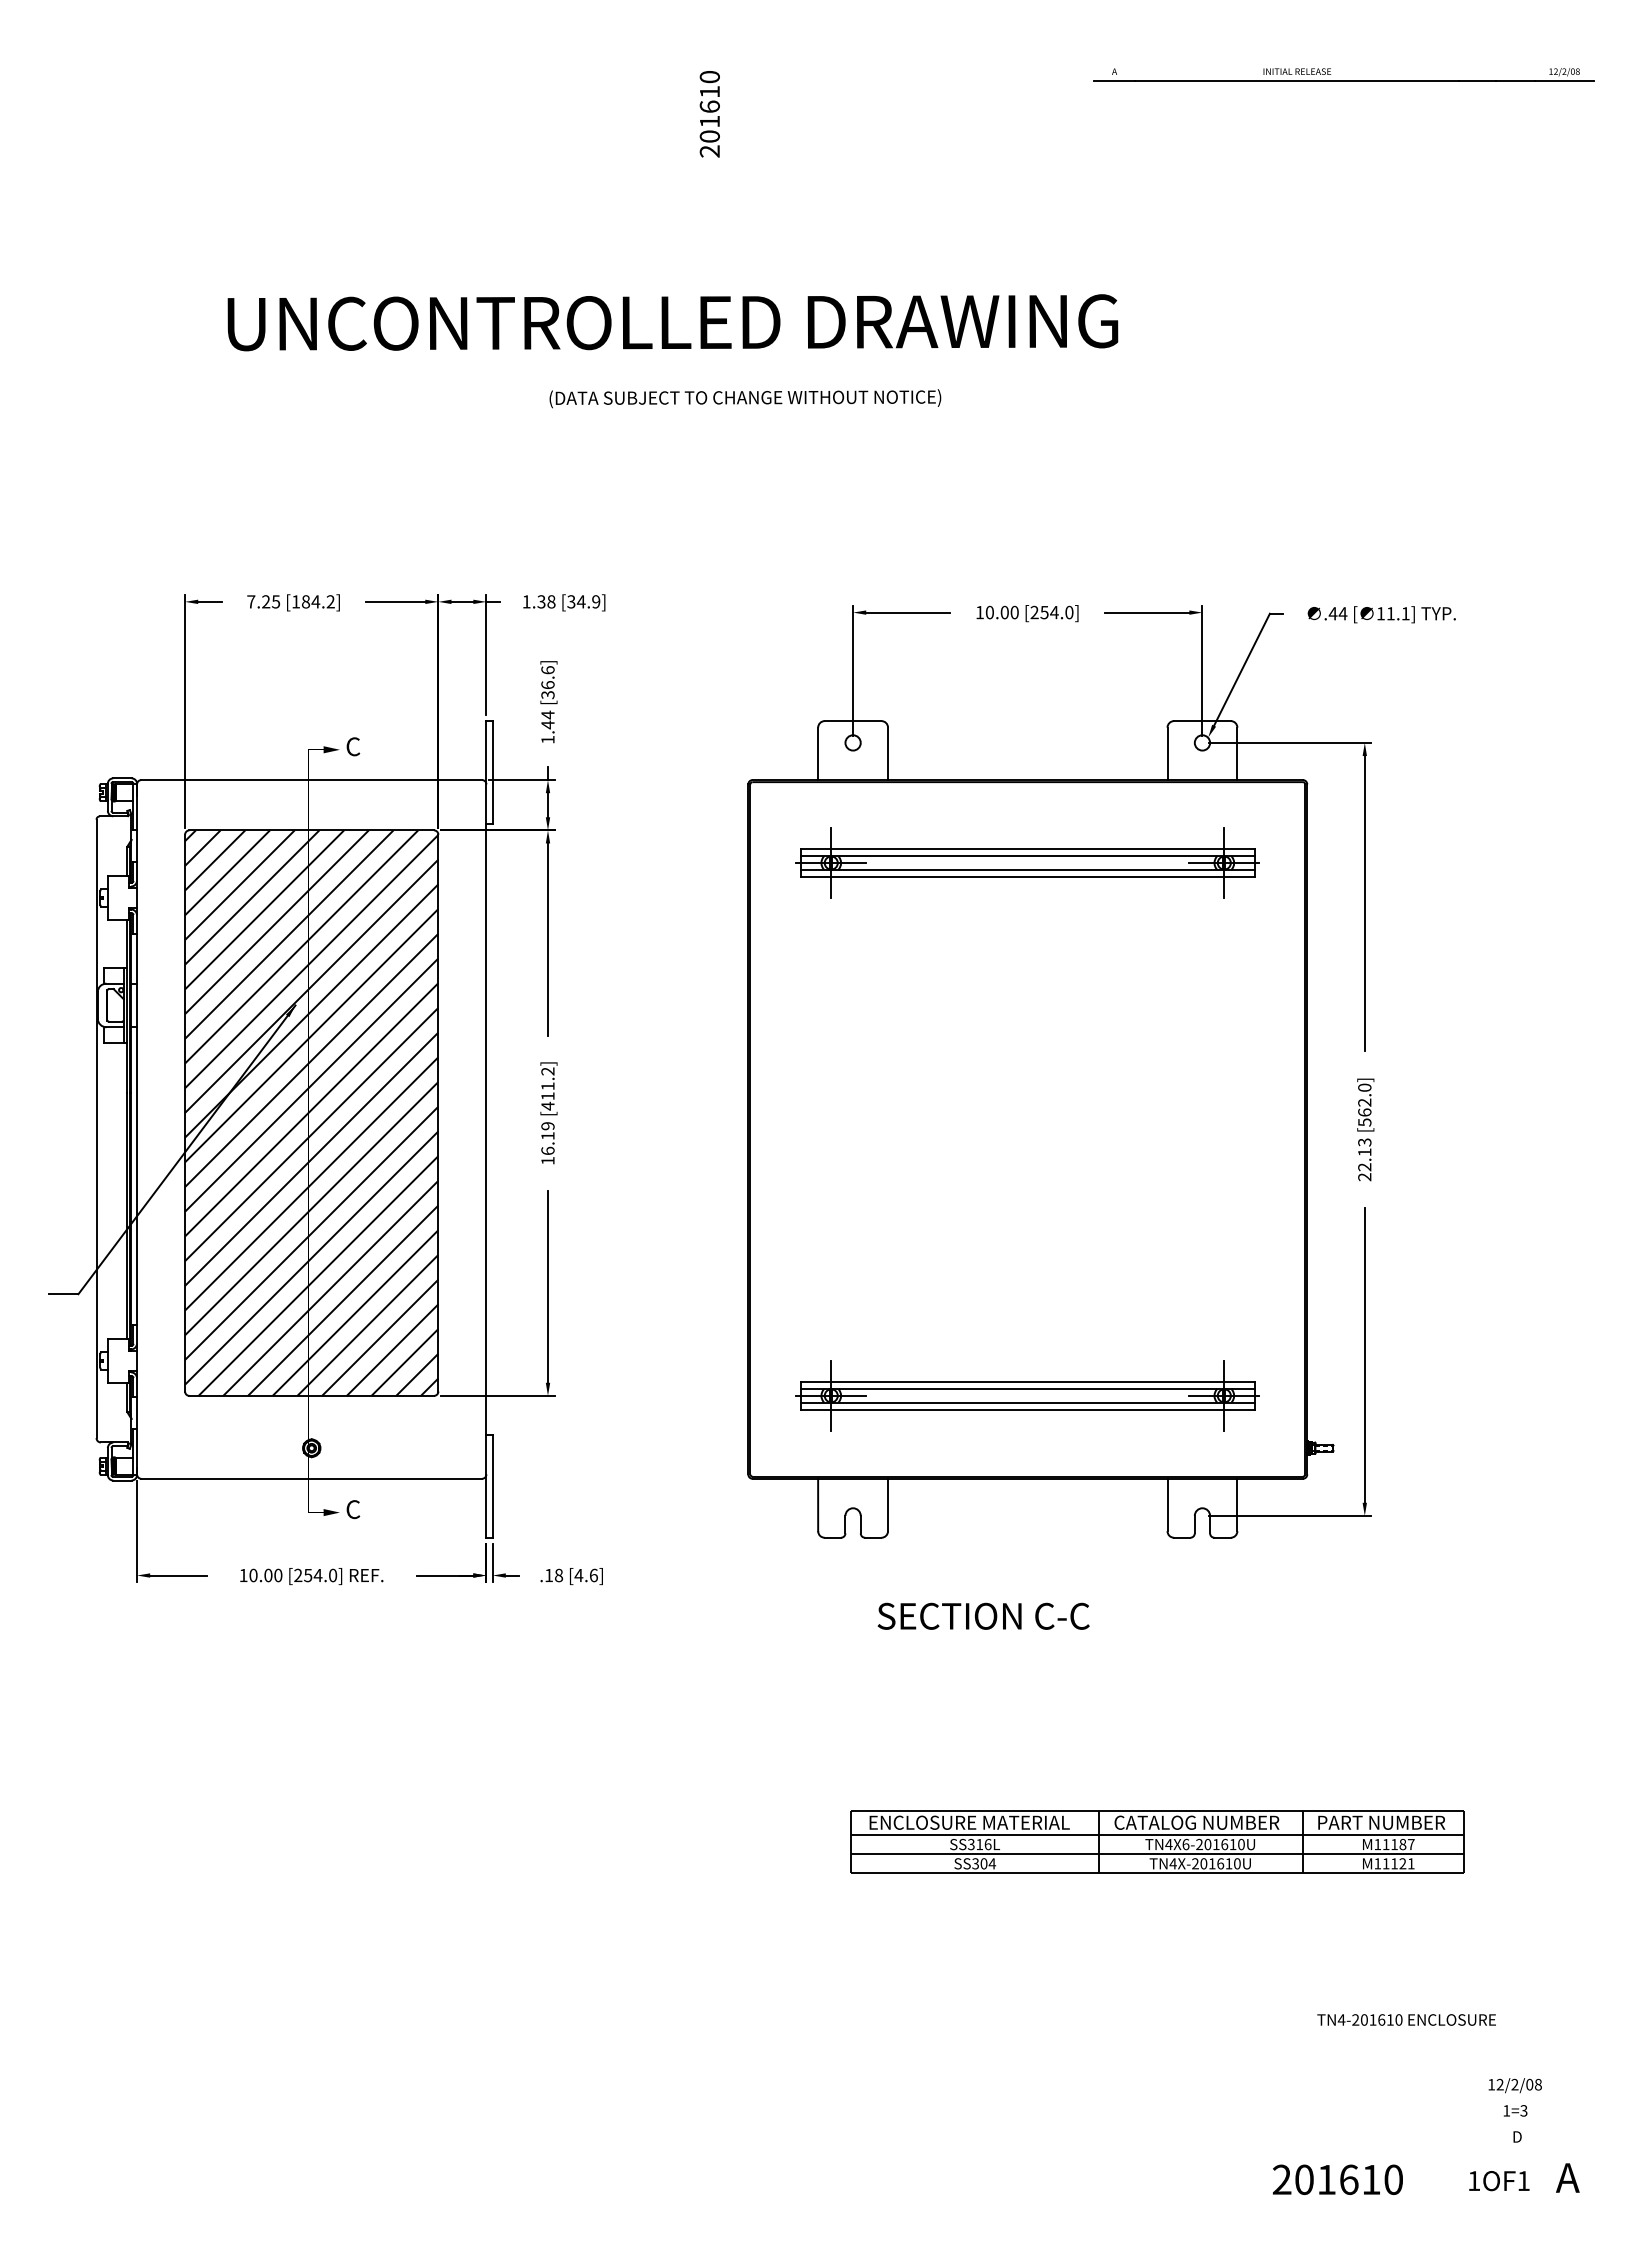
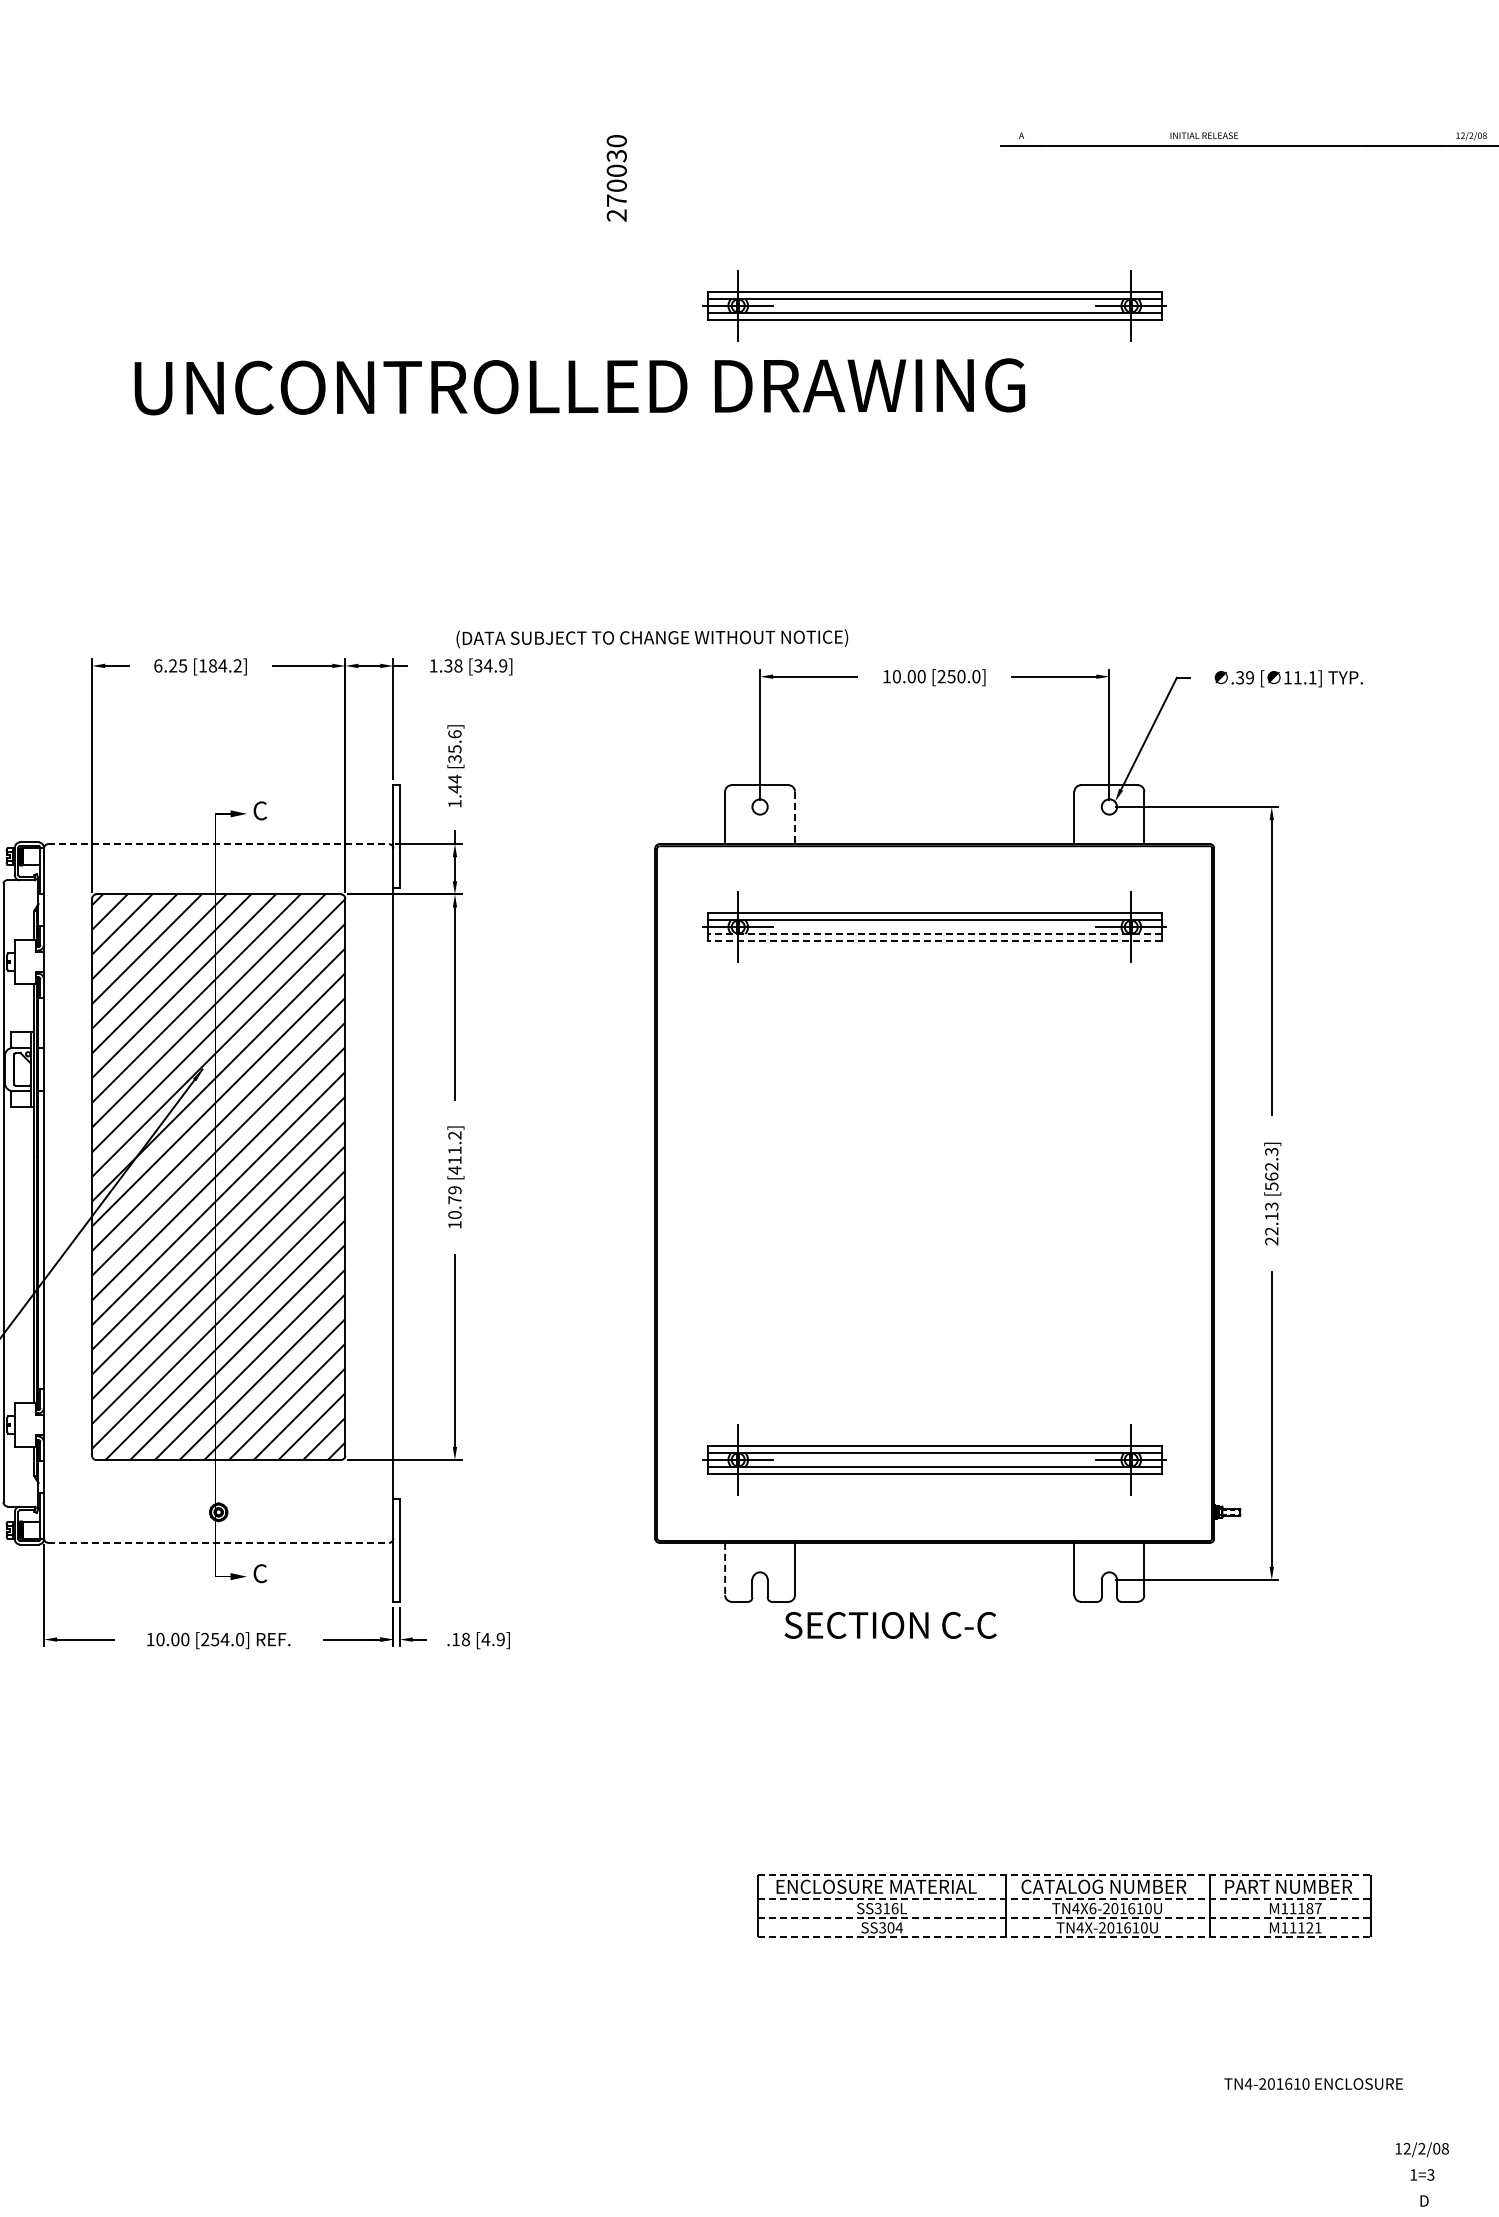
text: (709, 114) -> (616, 178), 201610 -> 270030
part: (1027, 241) -> (934, 305), added
text: (745, 398) -> (652, 638), moved
text: (251, 601) -> (158, 665), 7.25 -> 6.25
text: (1054, 612) -> (961, 676), [254.0] -> [250.0]
text: (1337, 613) -> (1244, 677), .44 -> .39
text: (547, 685) -> (454, 749), [36.6] -> [35.6]
line: (888, 754) -> (795, 818), solid -> dashed
line: (312, 780) -> (219, 844), solid -> dashed
line: (1027, 869) -> (934, 933), solid -> dashed
line: (1027, 876) -> (934, 940), solid -> dashed
text: (1364, 1087) -> (1271, 1151), [562.0] -> [562.3]
text: (547, 1143) -> (454, 1207), 16.19 -> 10.79
line: (312, 1478) -> (219, 1542), solid -> dashed
line: (818, 1505) -> (725, 1569), solid -> dashed
text: (593, 1575) -> (500, 1639), [4.6] -> [4.9]
text: (983, 1615) -> (890, 1624), moved
line: (1158, 1810) -> (1065, 1874), solid -> dashed
line: (1158, 1834) -> (1065, 1898), solid -> dashed
line: (1158, 1853) -> (1065, 1917), solid -> dashed
line: (1158, 1873) -> (1065, 1937), solid -> dashed

